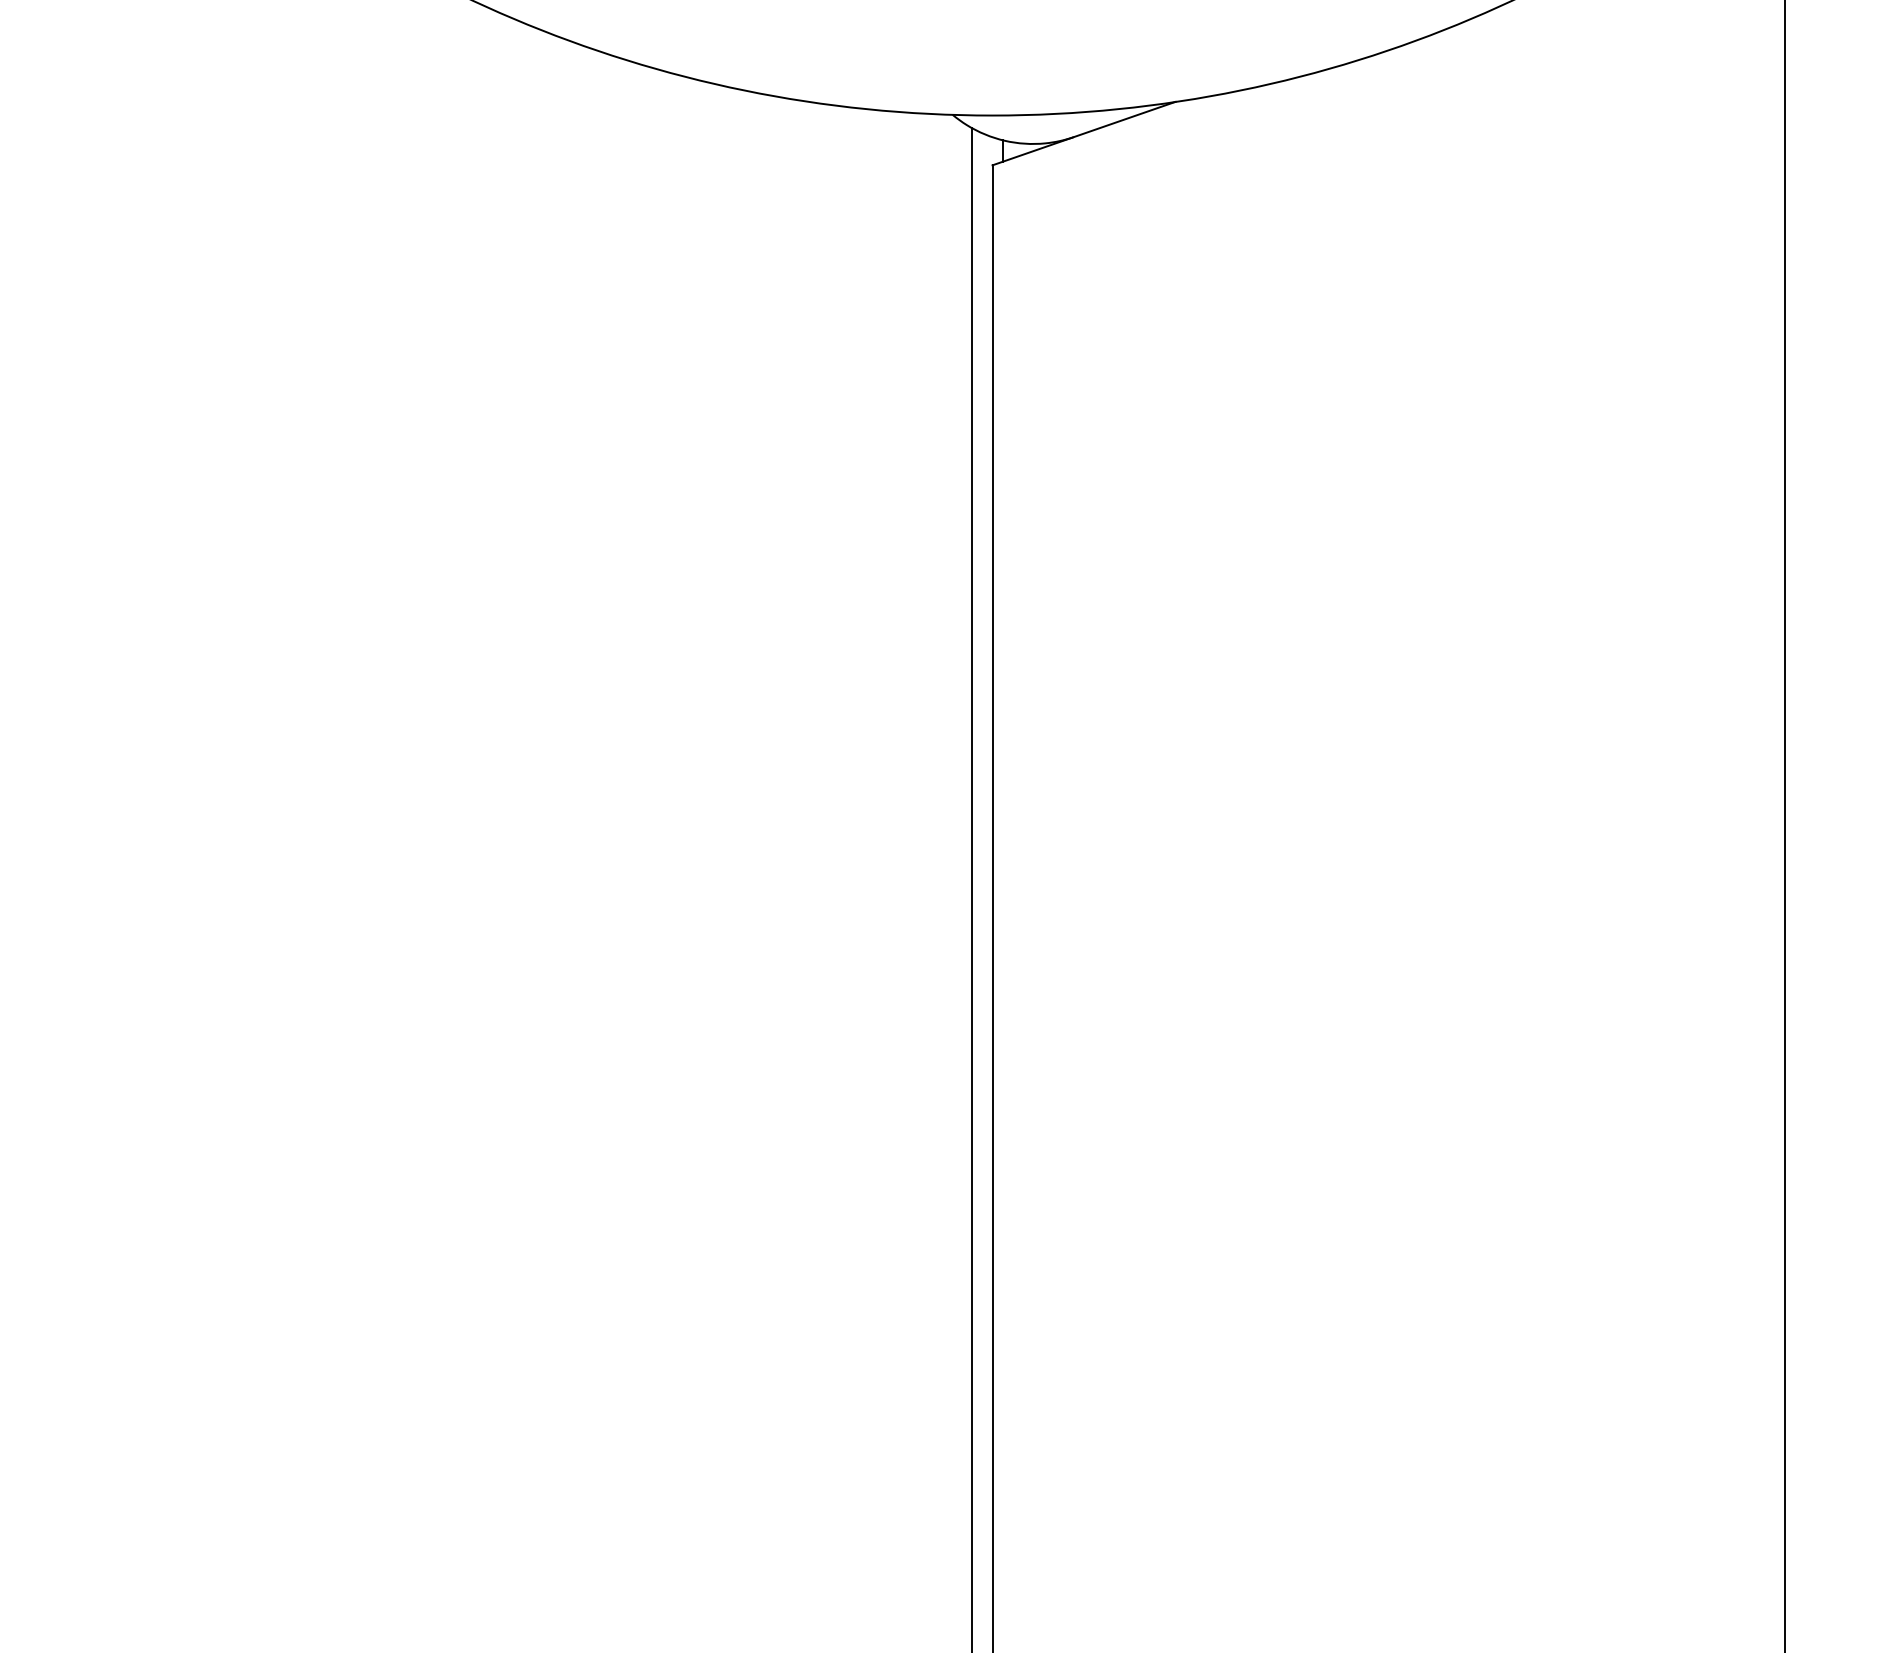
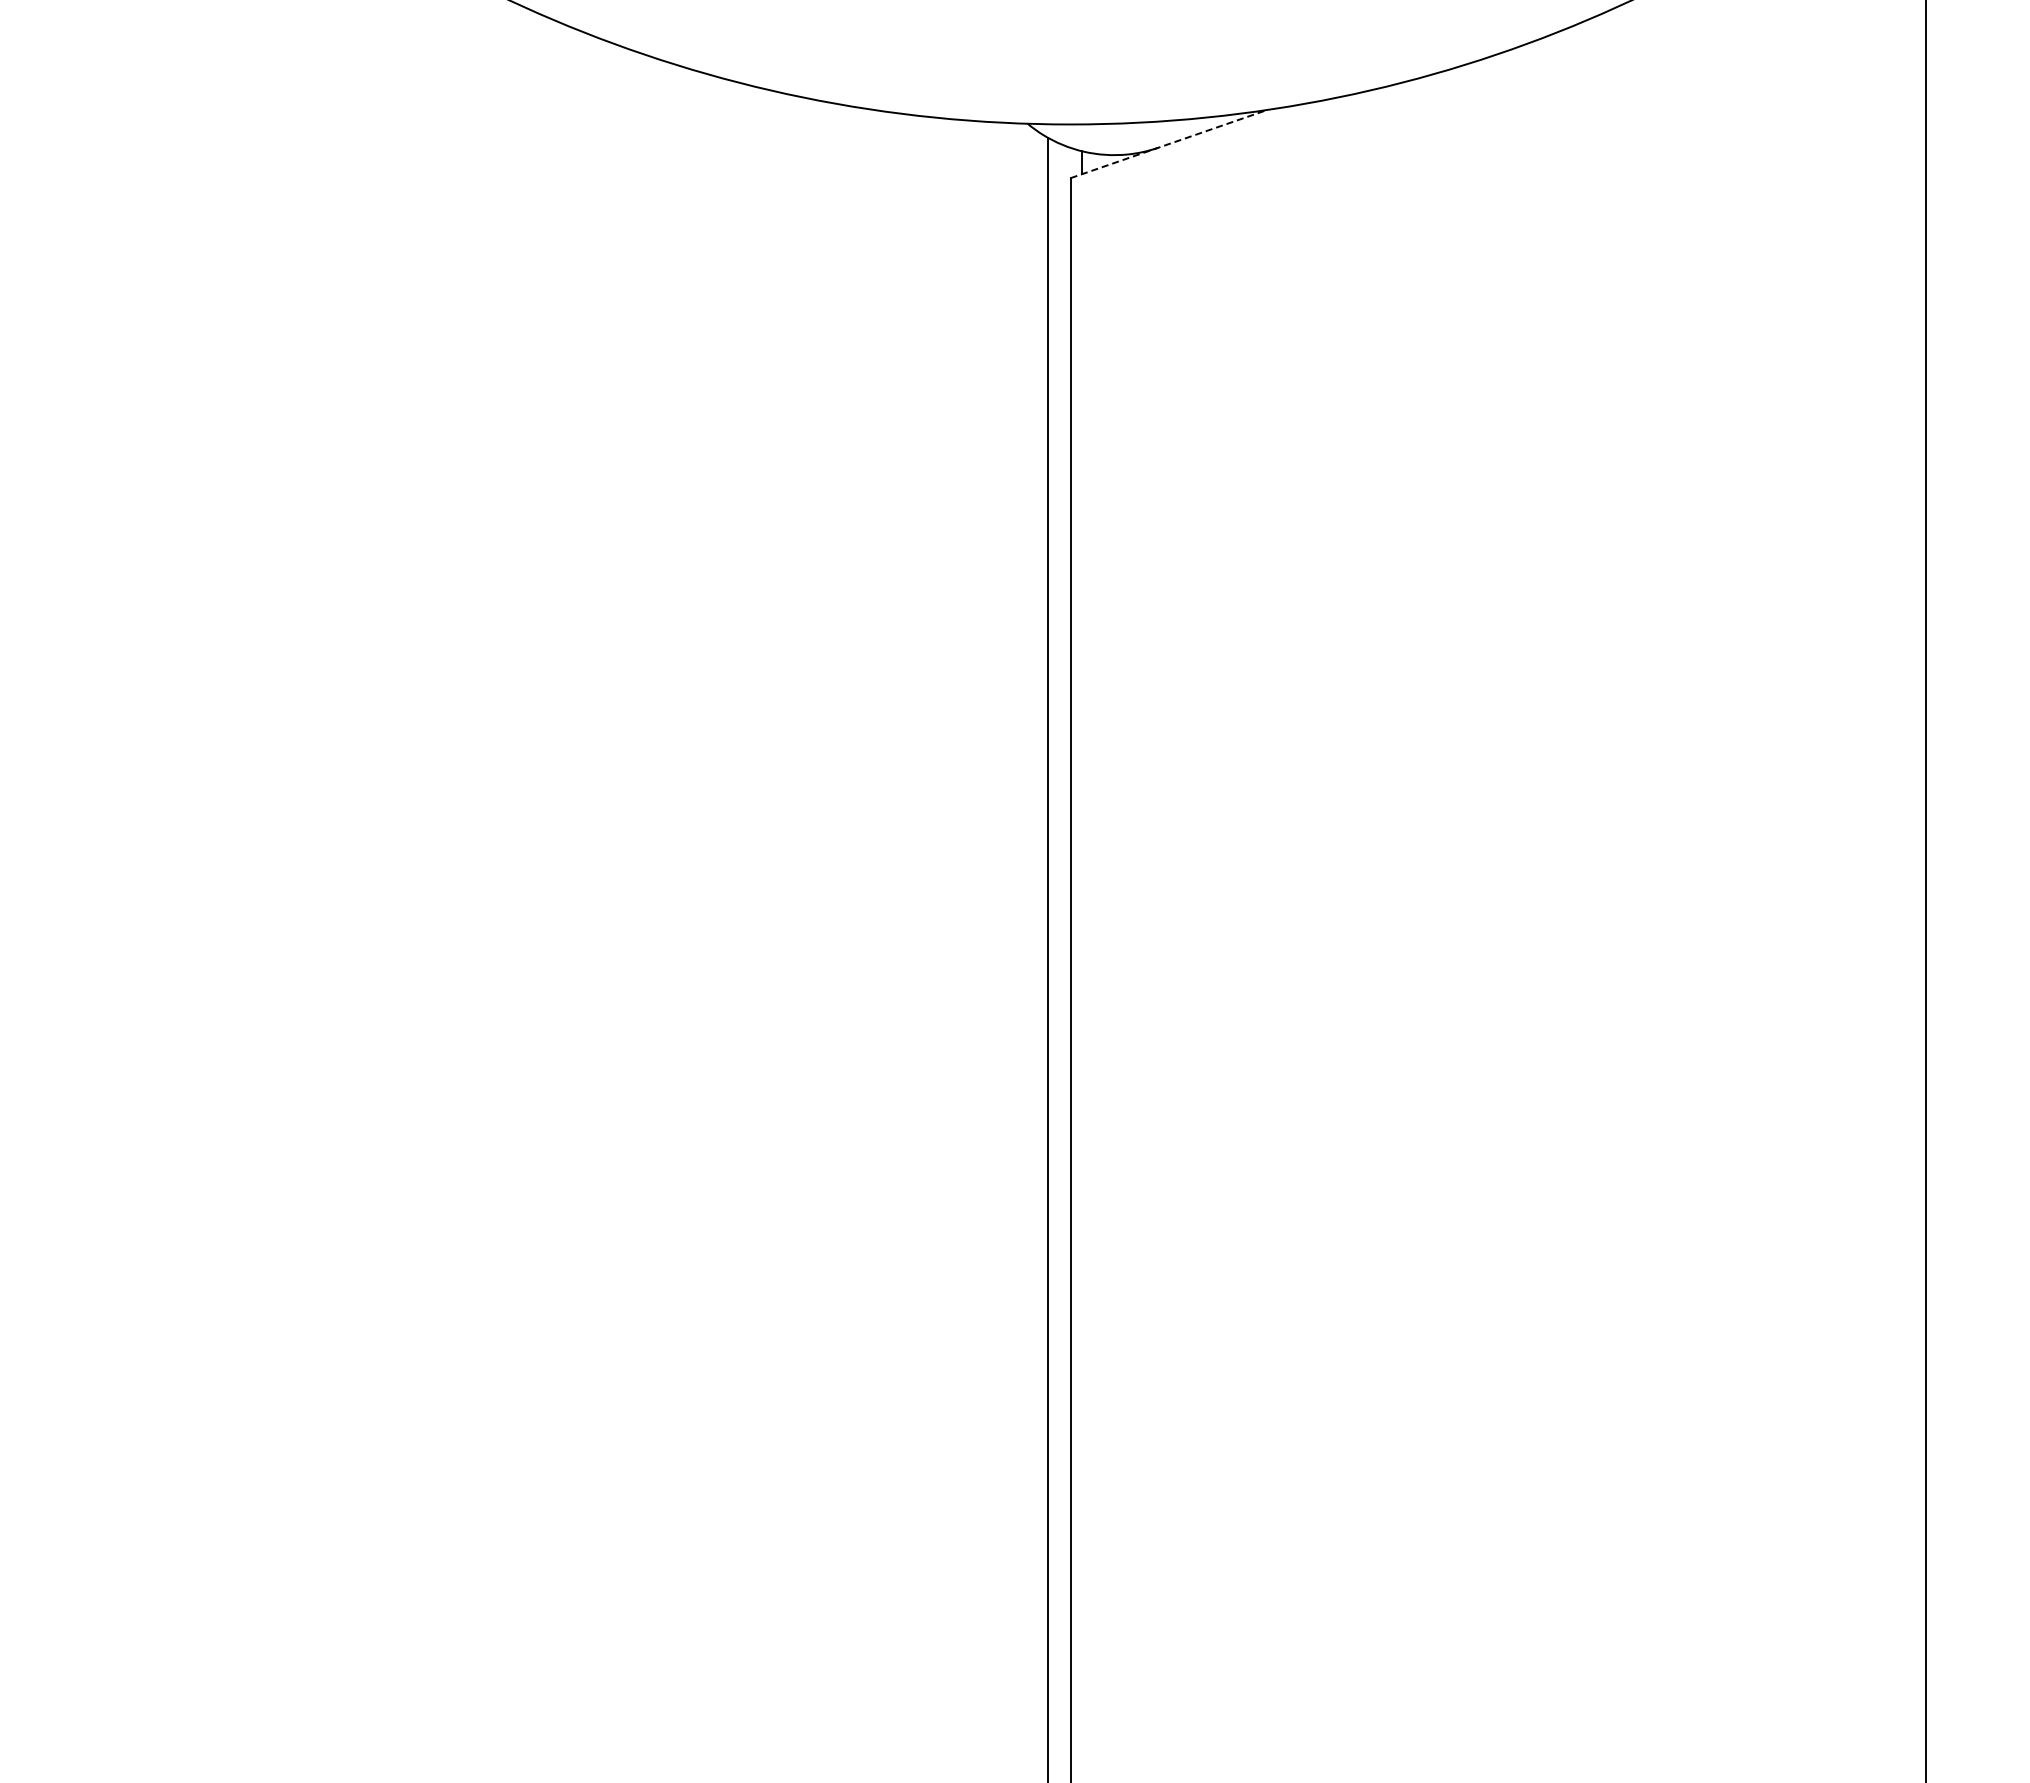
line: (1084, 133) -> (1169, 143), solid -> dashed

